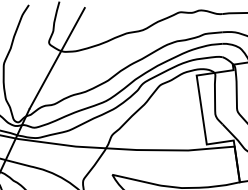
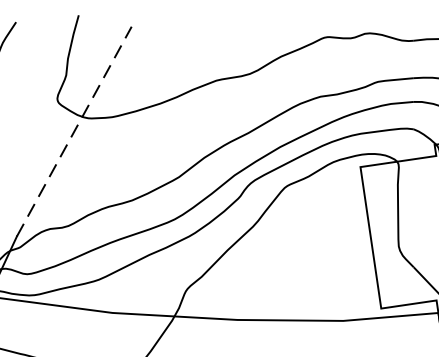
line: (57, 57) -> (74, 129), solid -> dashed

